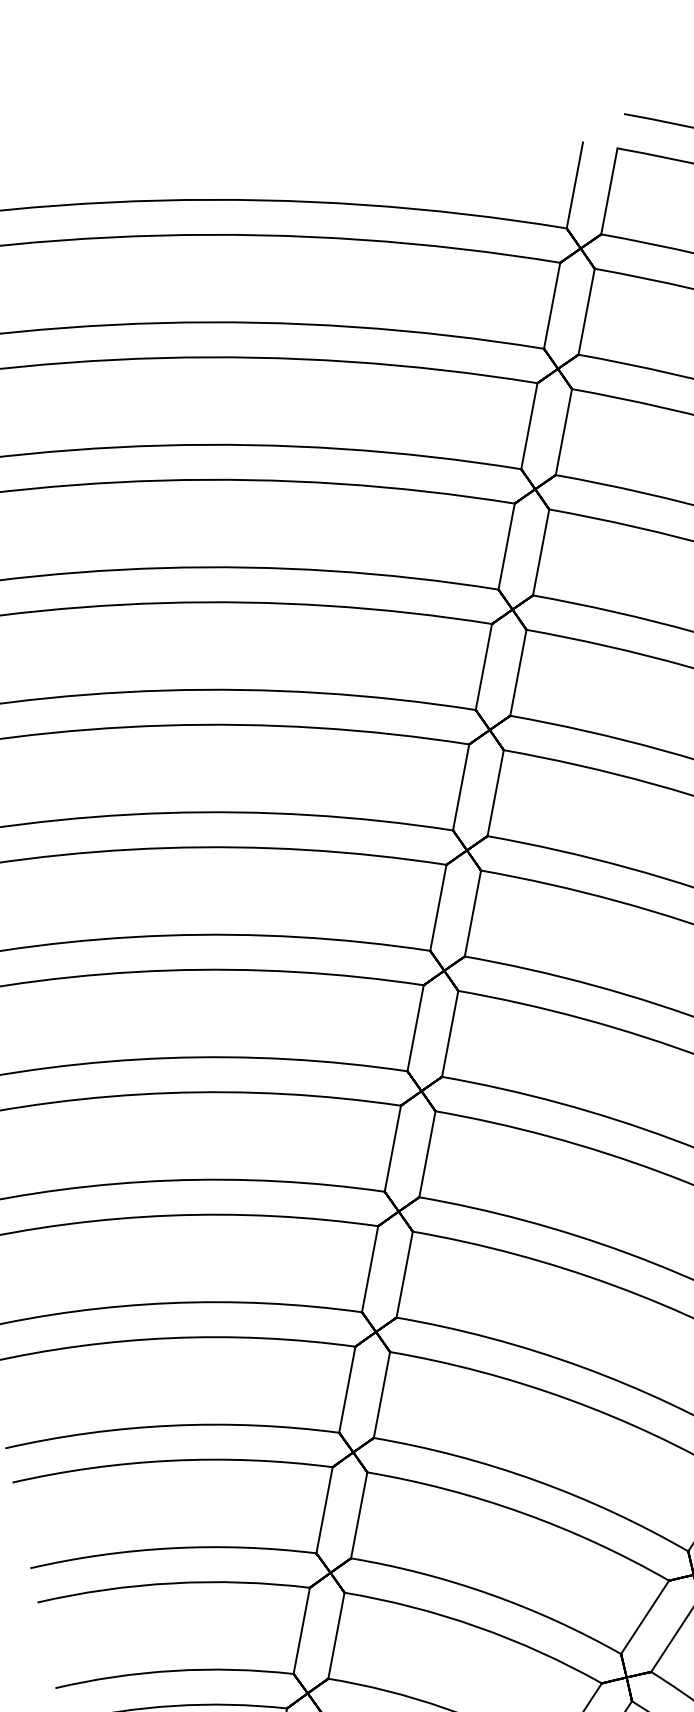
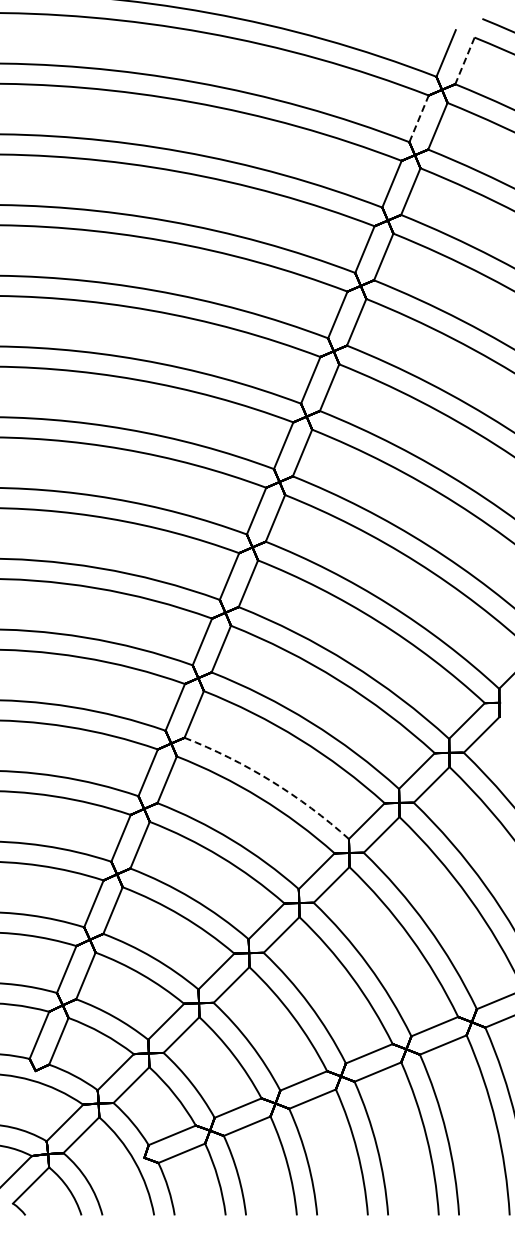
line: (608, 192) -> (464, 61), solid -> dashed
line: (552, 305) -> (419, 118), solid -> dashed
arc: (536, 1481) -> (271, 781), solid -> dashed

